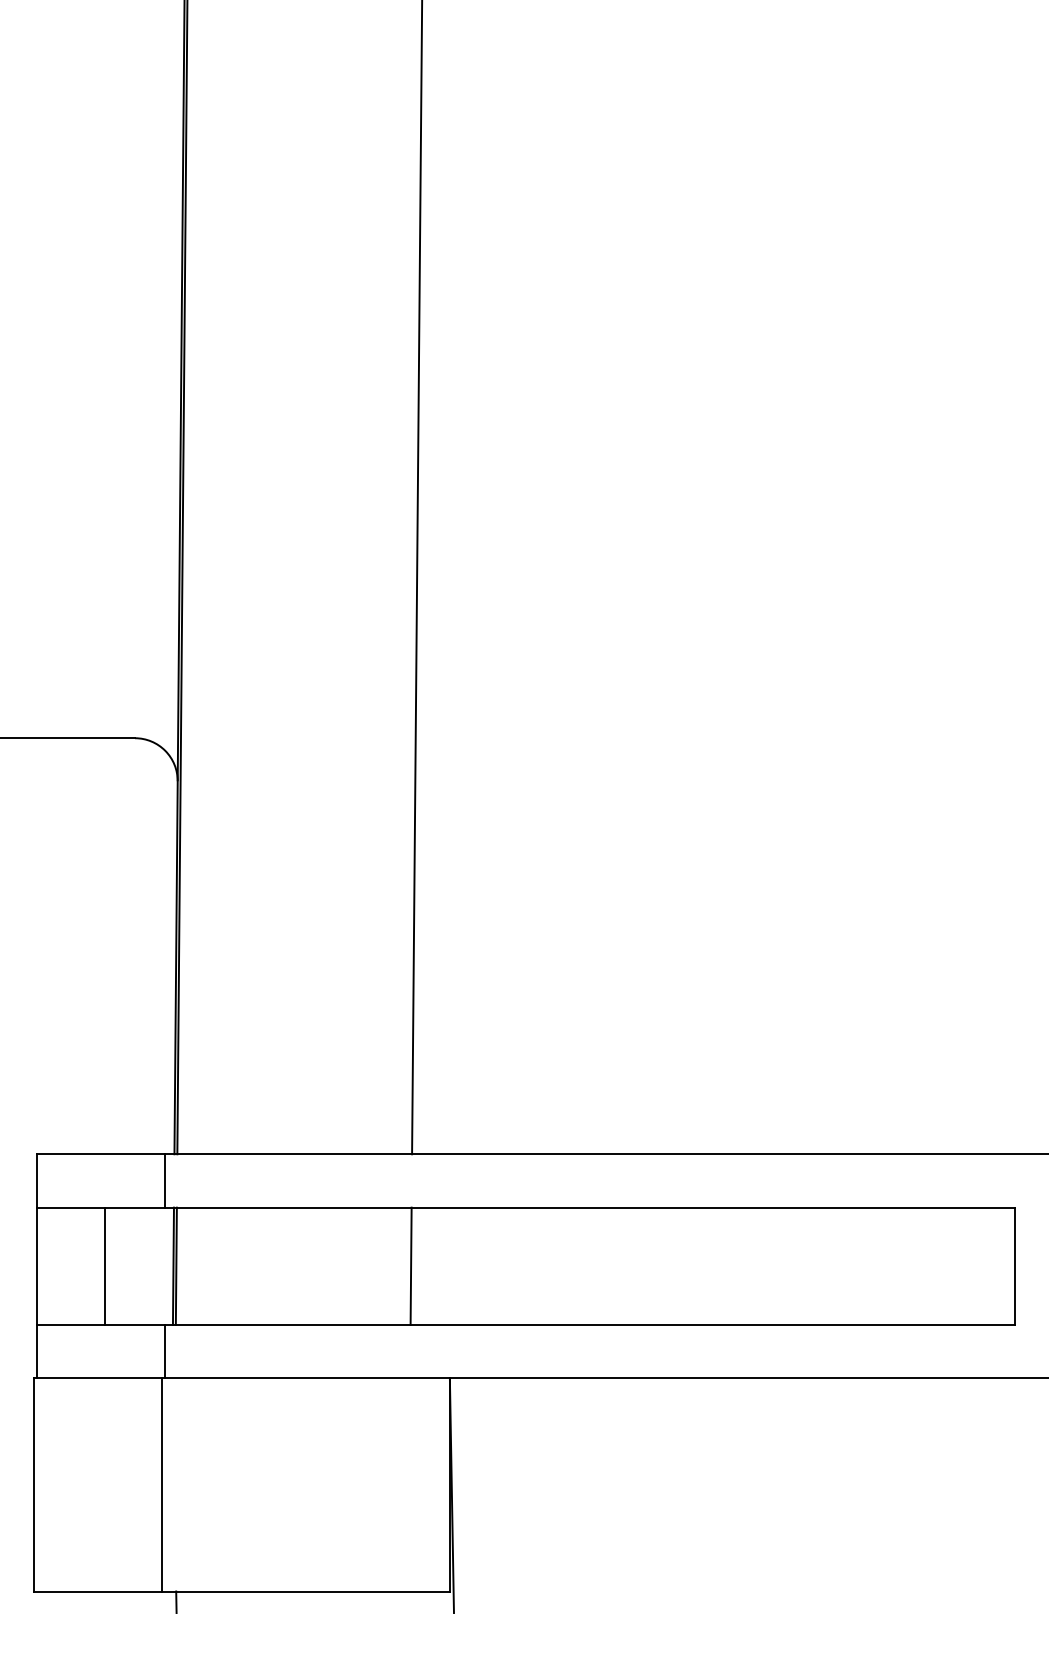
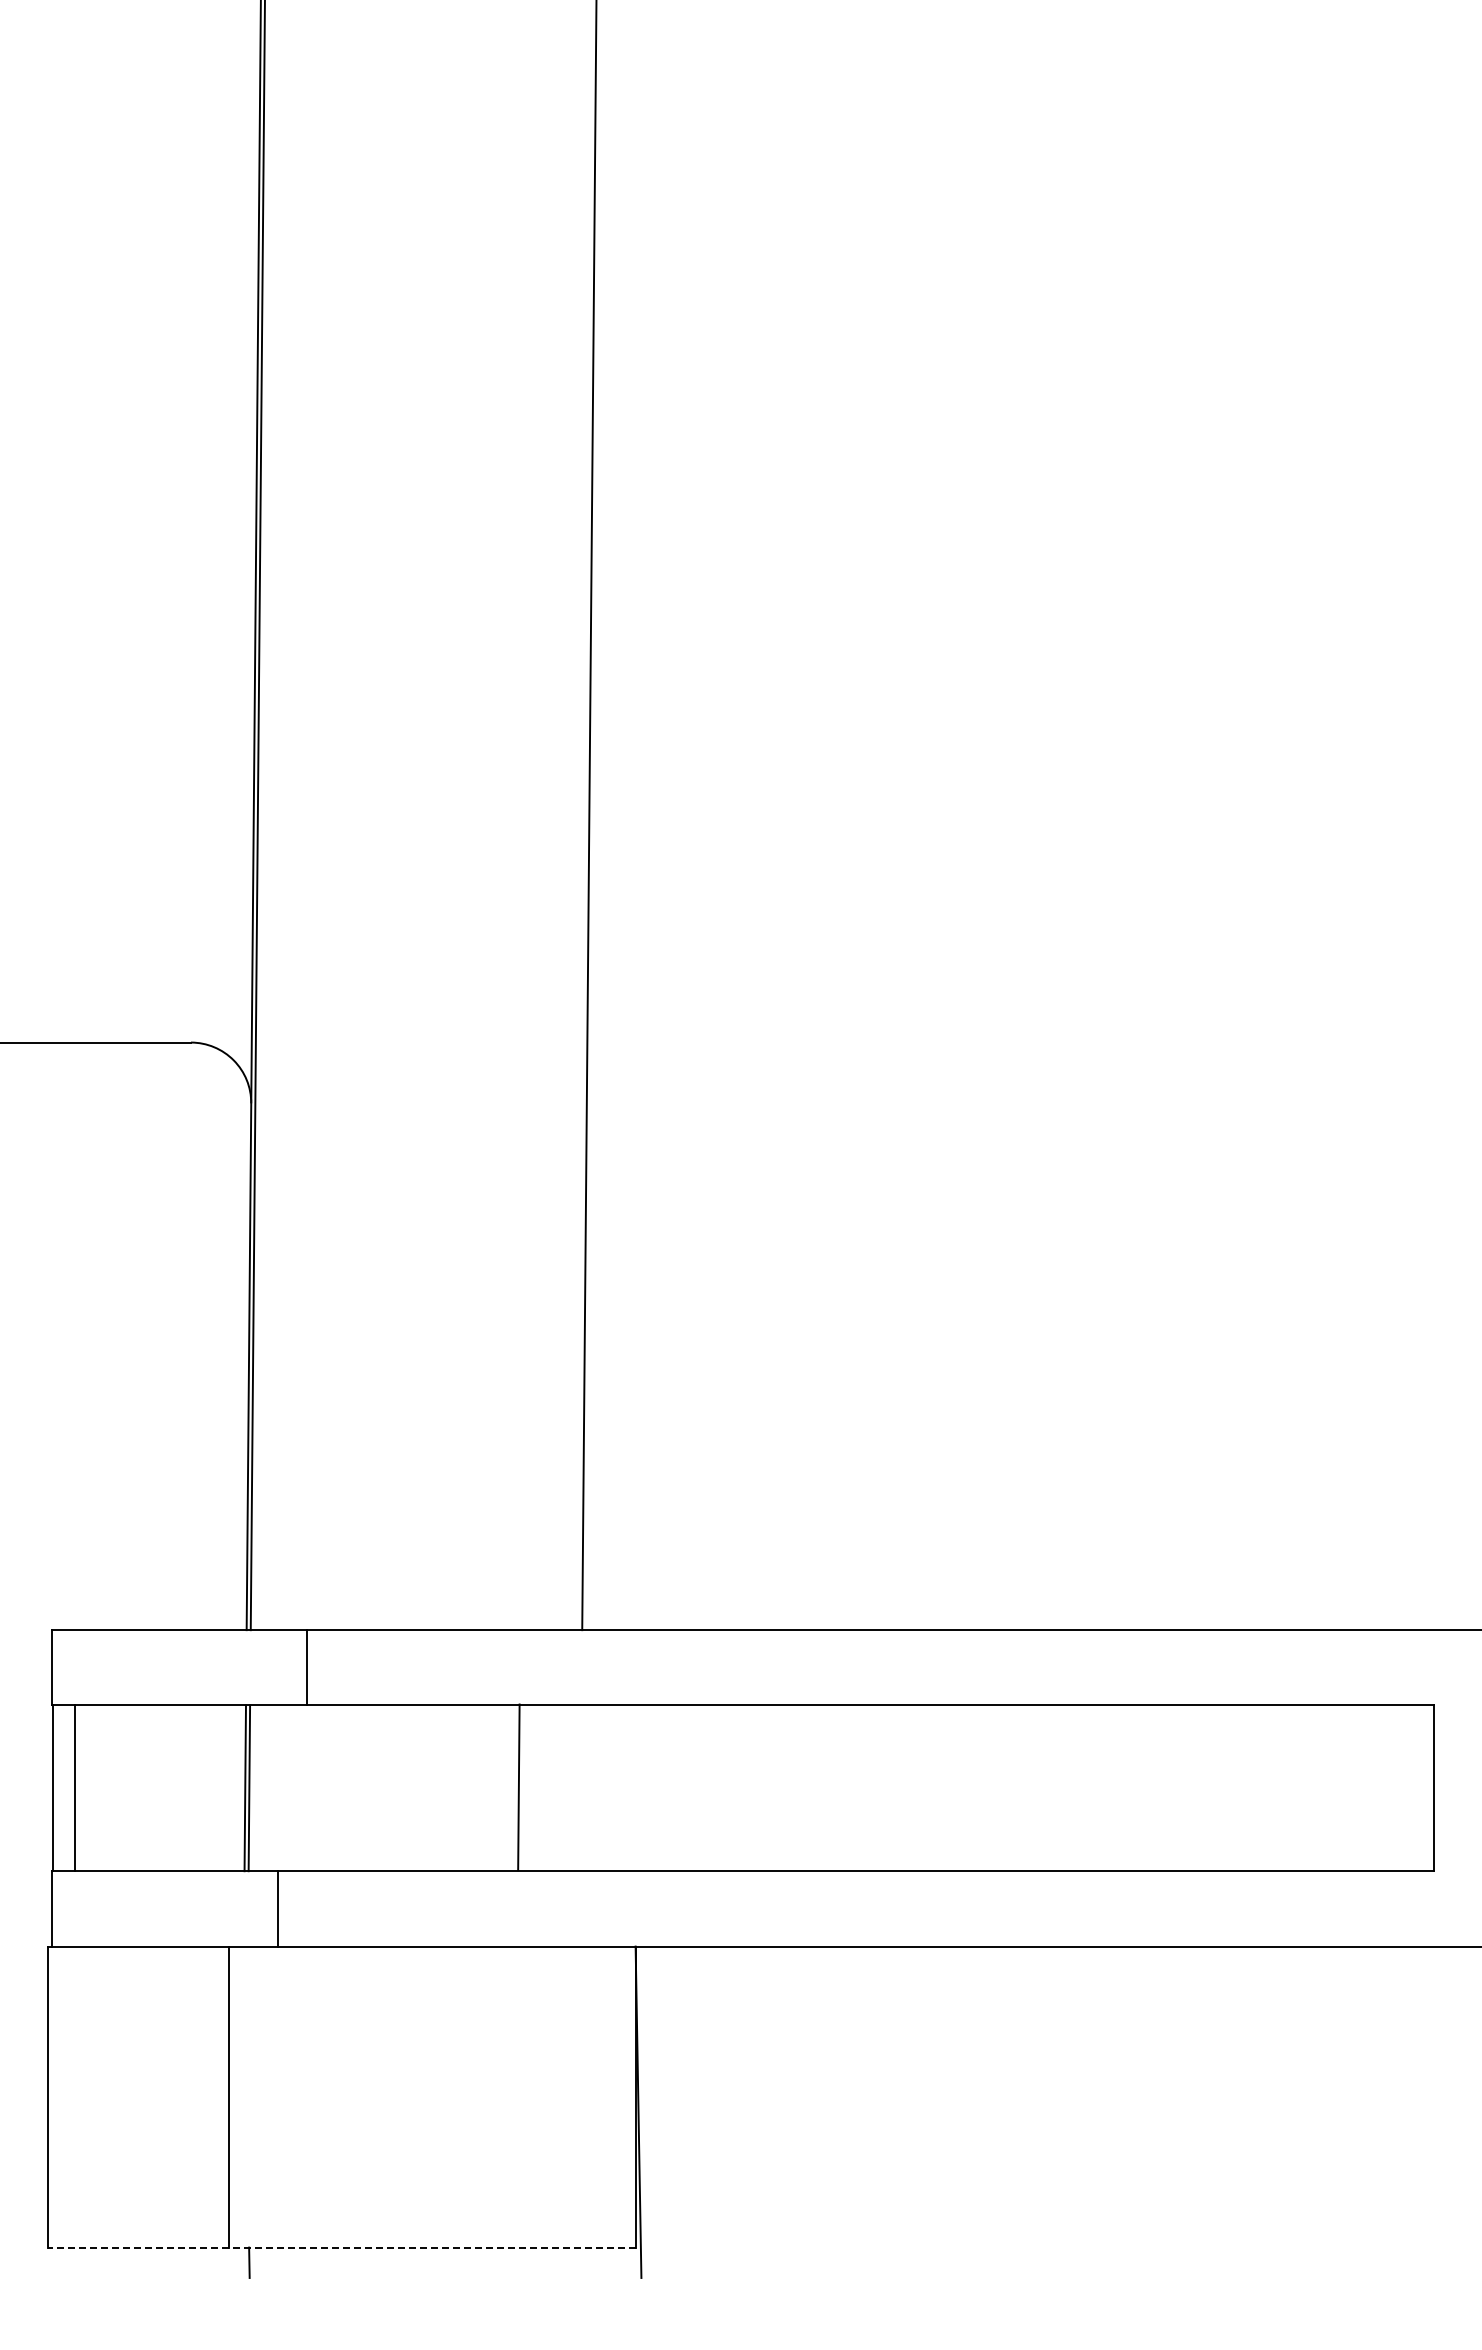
line: (164, 1180) -> (306, 1667), moved
line: (105, 1266) -> (75, 1788), moved
line: (410, 1266) -> (518, 1787), moved
line: (164, 1351) -> (277, 1908), moved
line: (241, 1591) -> (341, 2247), solid -> dashed

